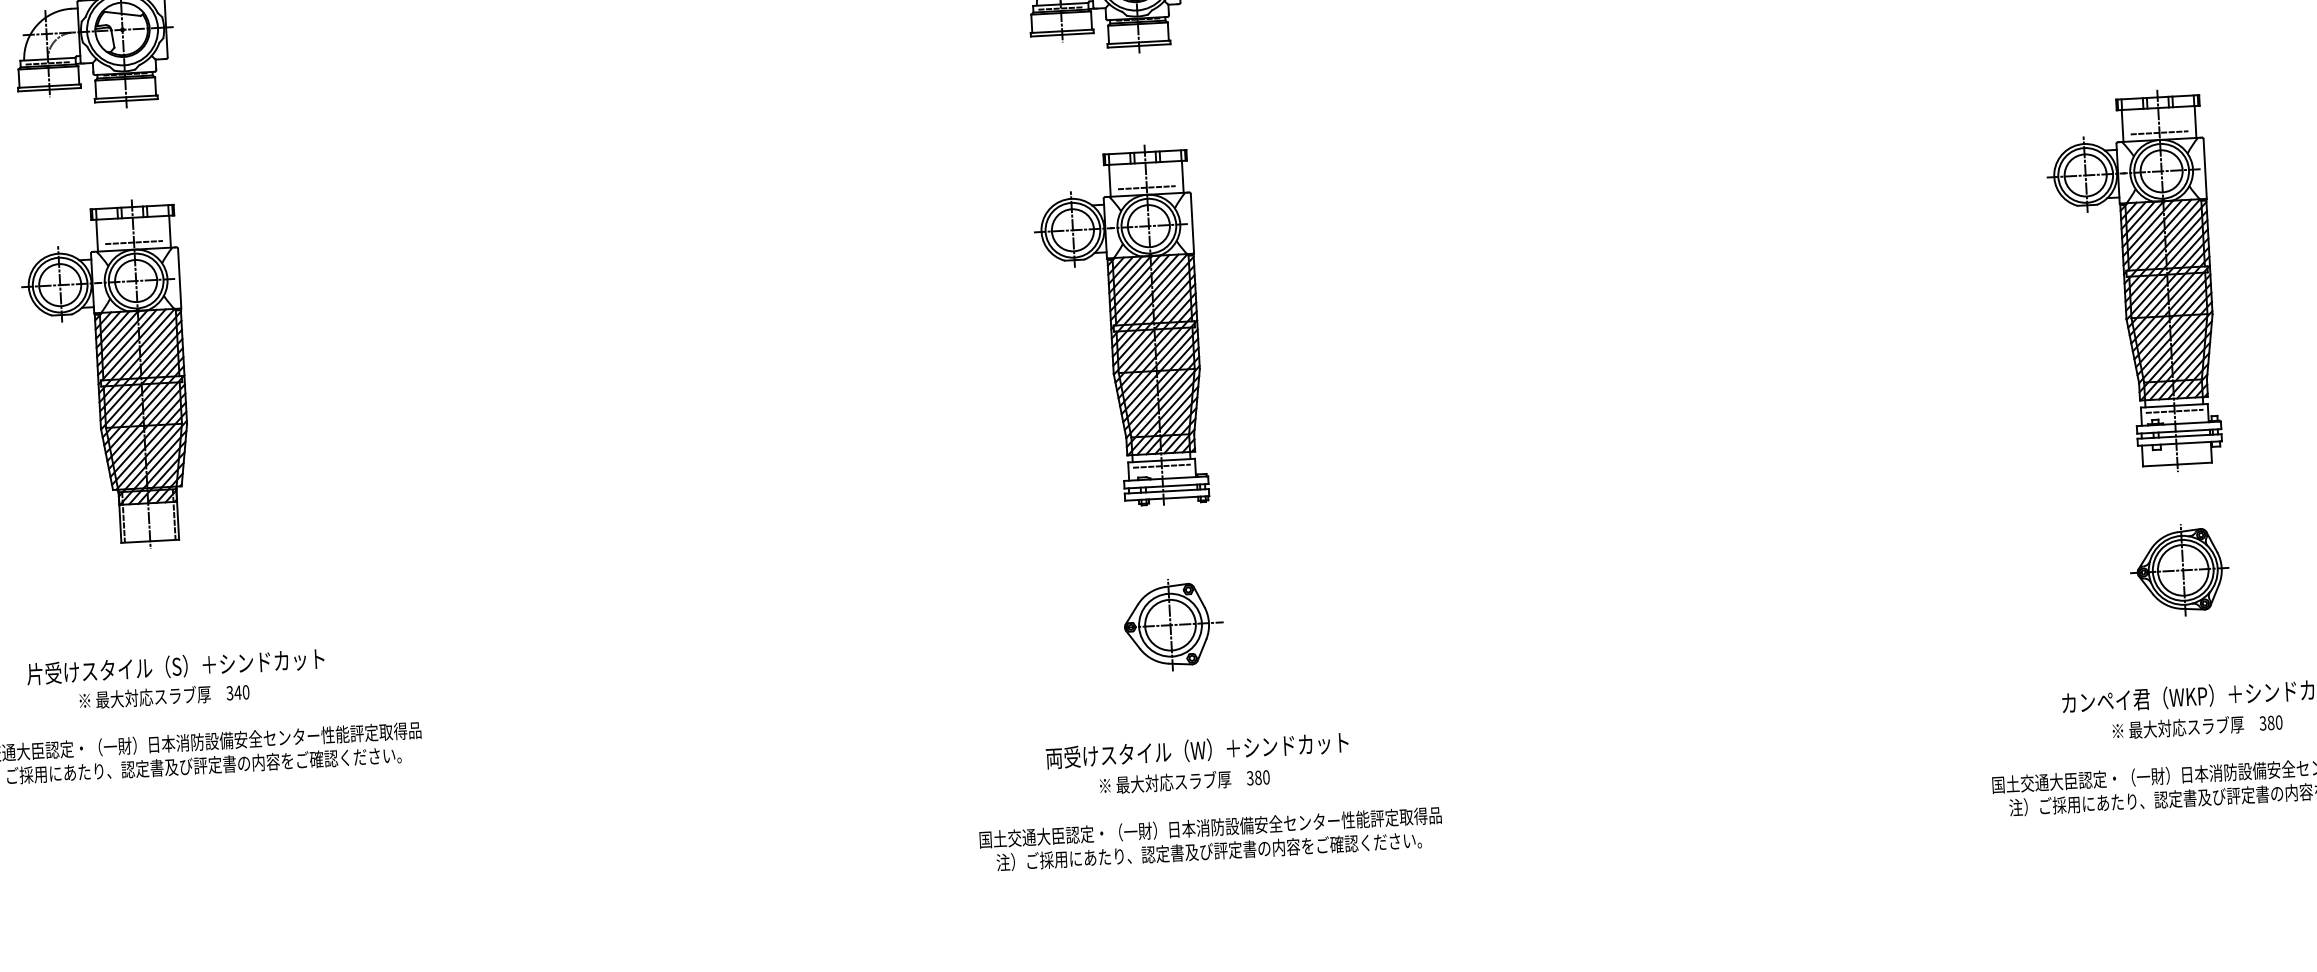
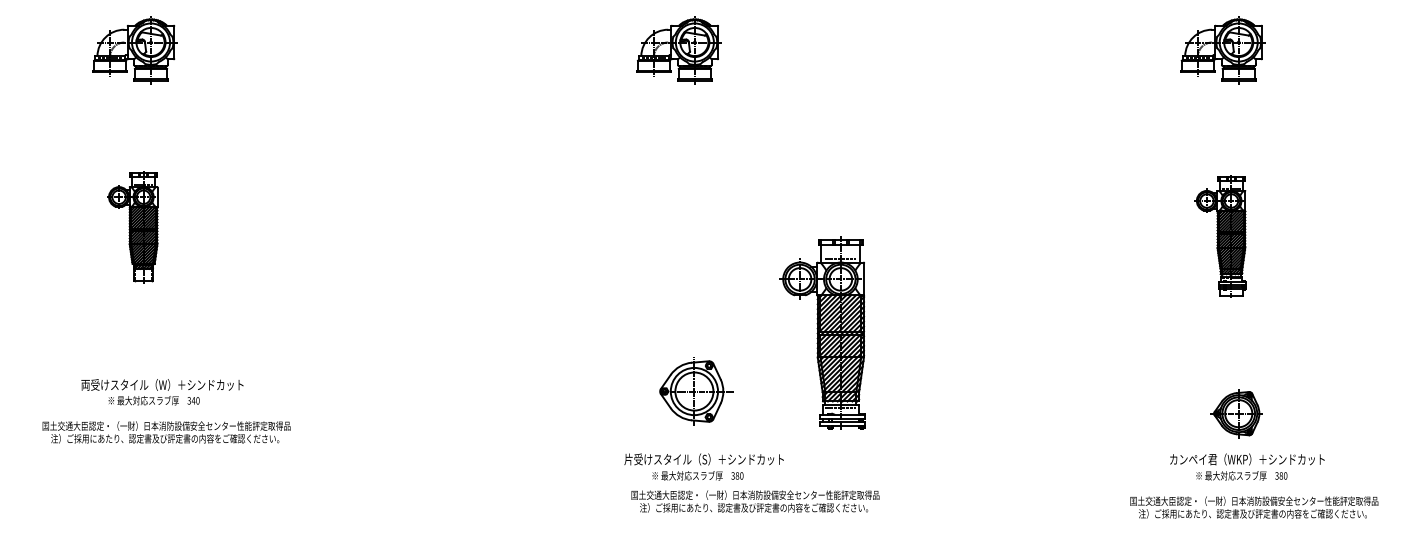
part: (2133, 283) -> (1220, 236), size x0.6
part: (1120, 326) -> (822, 332), moved
part: (106, 374) -> (132, 226), size x0.6
part: (2179, 570) -> (1236, 413), moved
part: (1171, 624) -> (695, 391), size x1.4
text: (178, 665) -> (162, 384), 片受けスタイル（S）＋シンドカット -> 両受けスタイル（W）＋シンドカット
text: (1197, 750) -> (705, 459), 両受けスタイル（W）＋シンドカット -> 片受けスタイル（S）＋シンドカット
text: (1211, 839) -> (755, 501), moved

